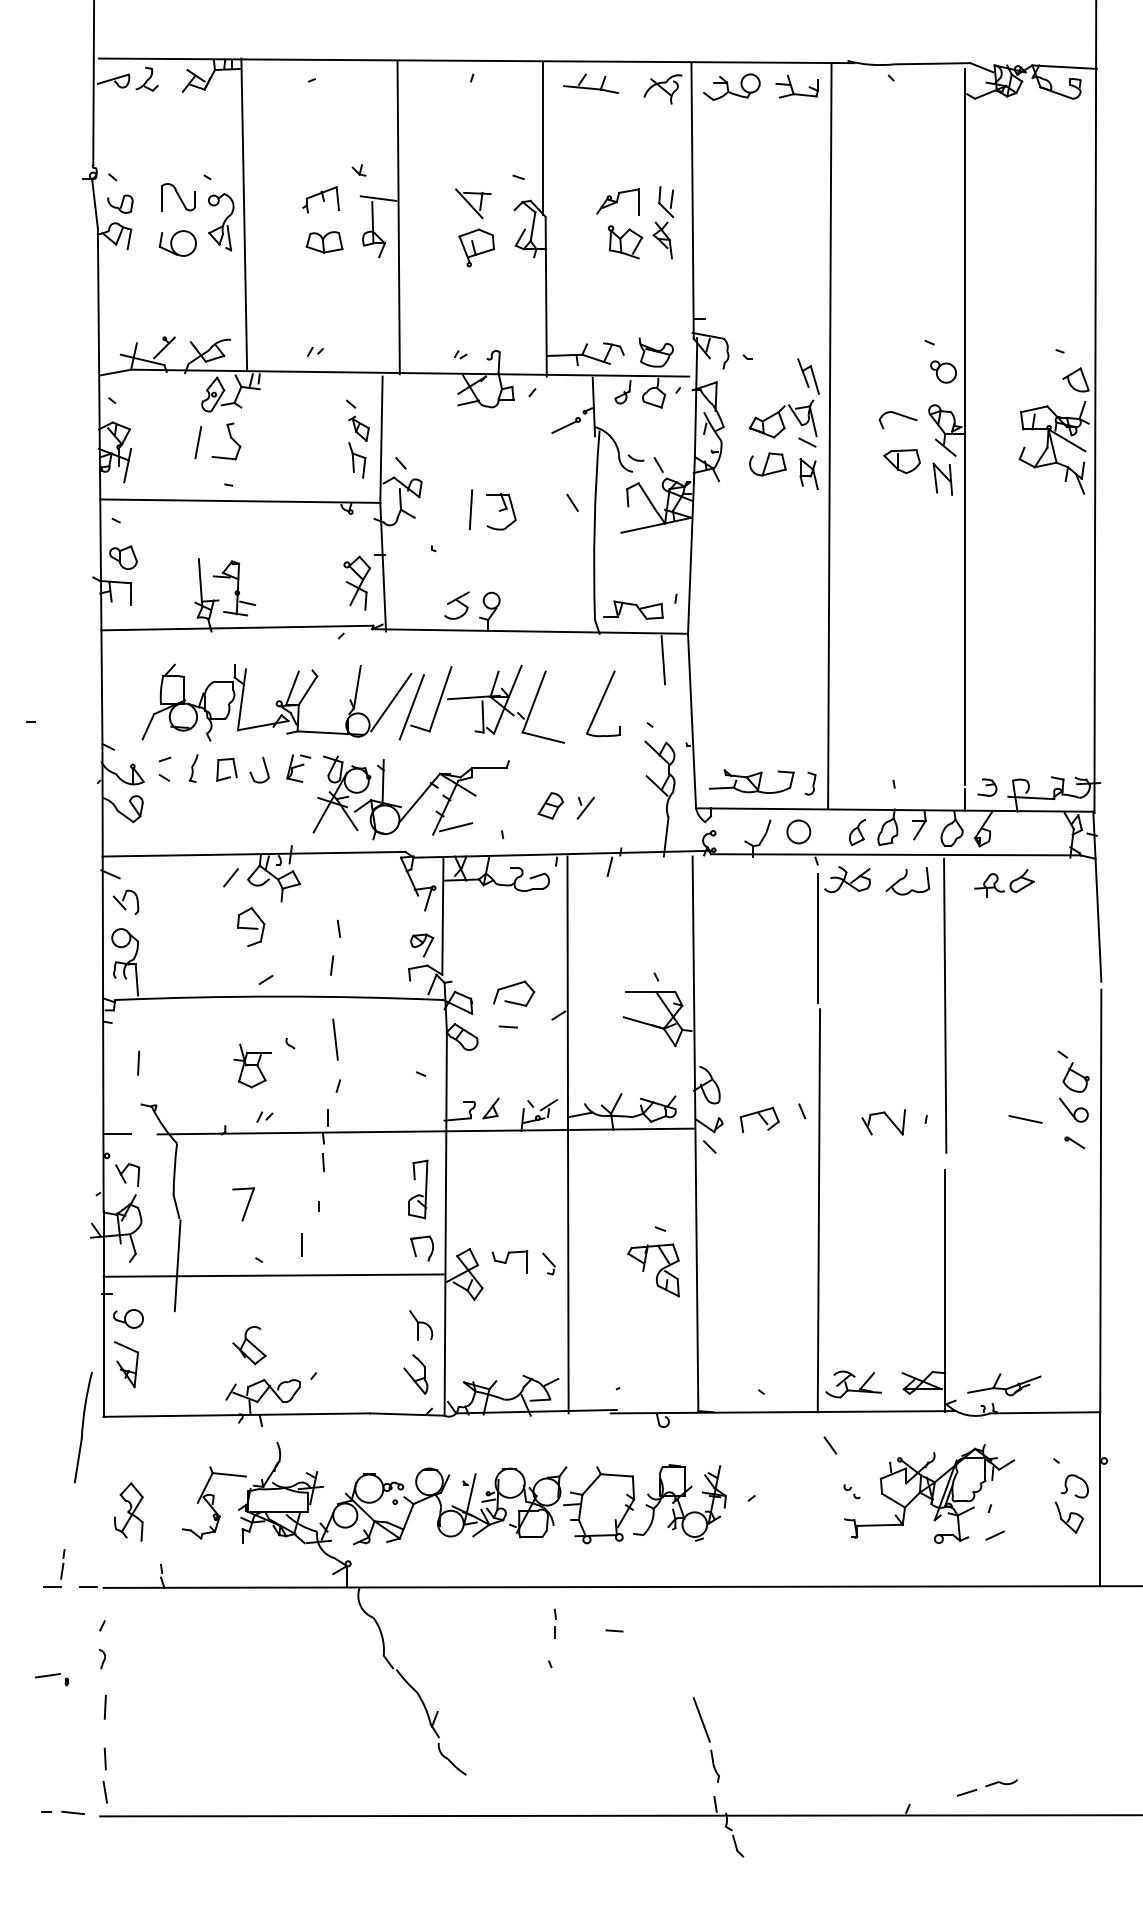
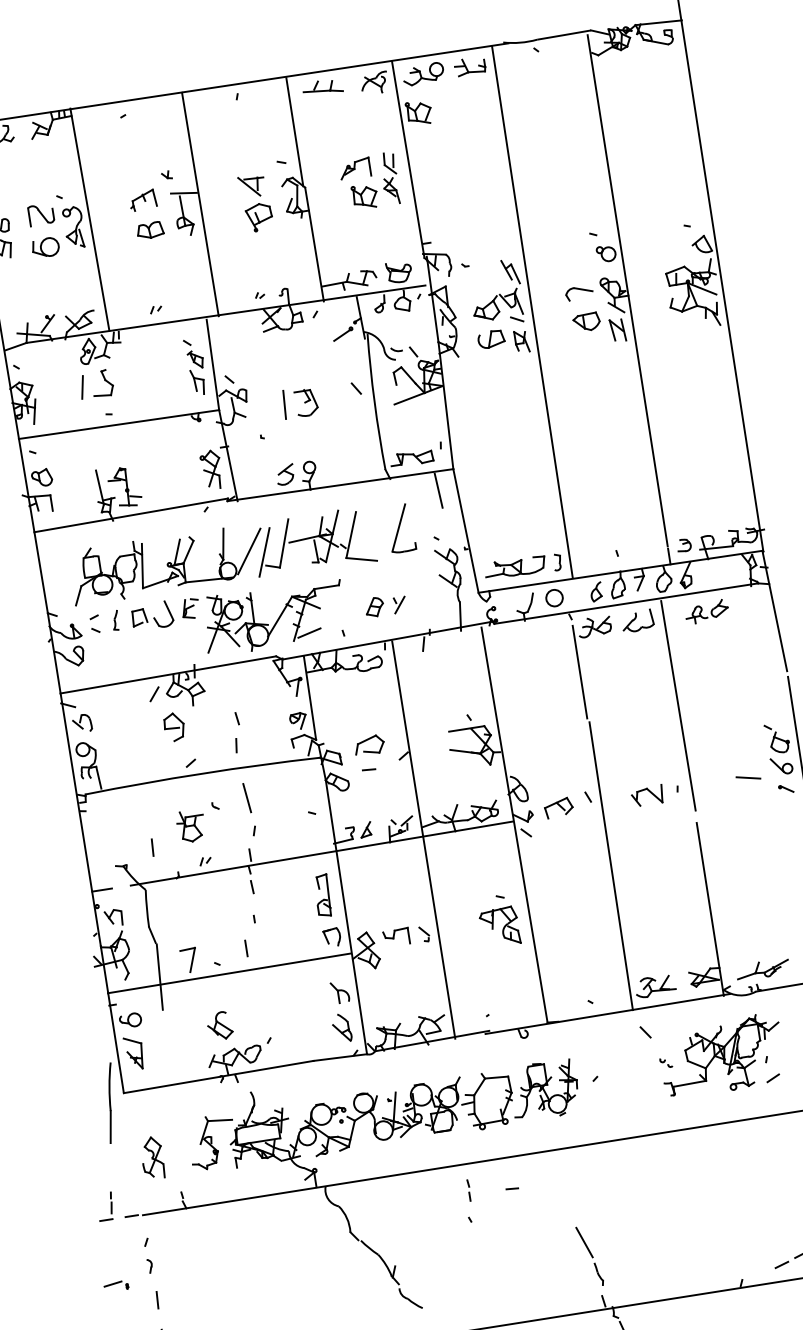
part: (717, 139) -> (419, 113), added
part: (259, 769) -> (162, 613), size x1.4
line: (138, 1062) -> (152, 847), moved
part: (243, 1204) -> (189, 960), moved

